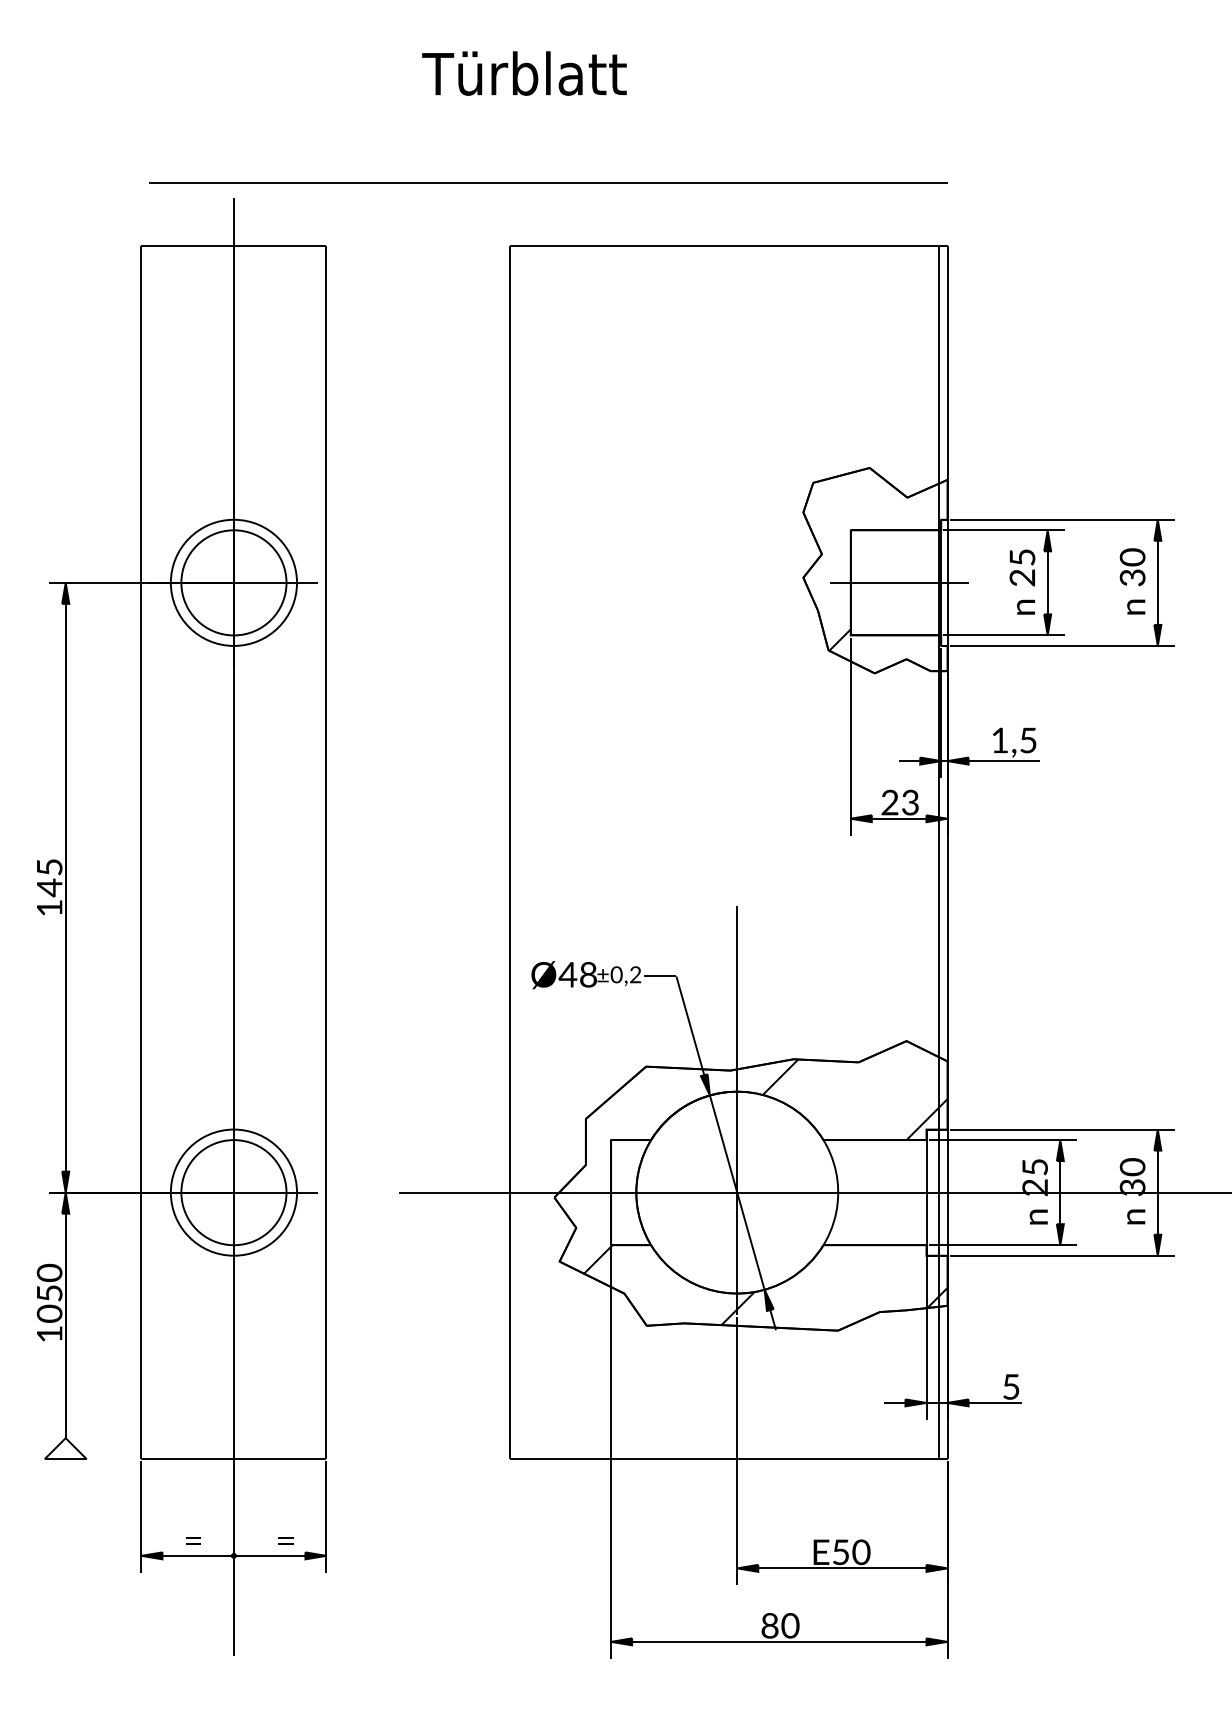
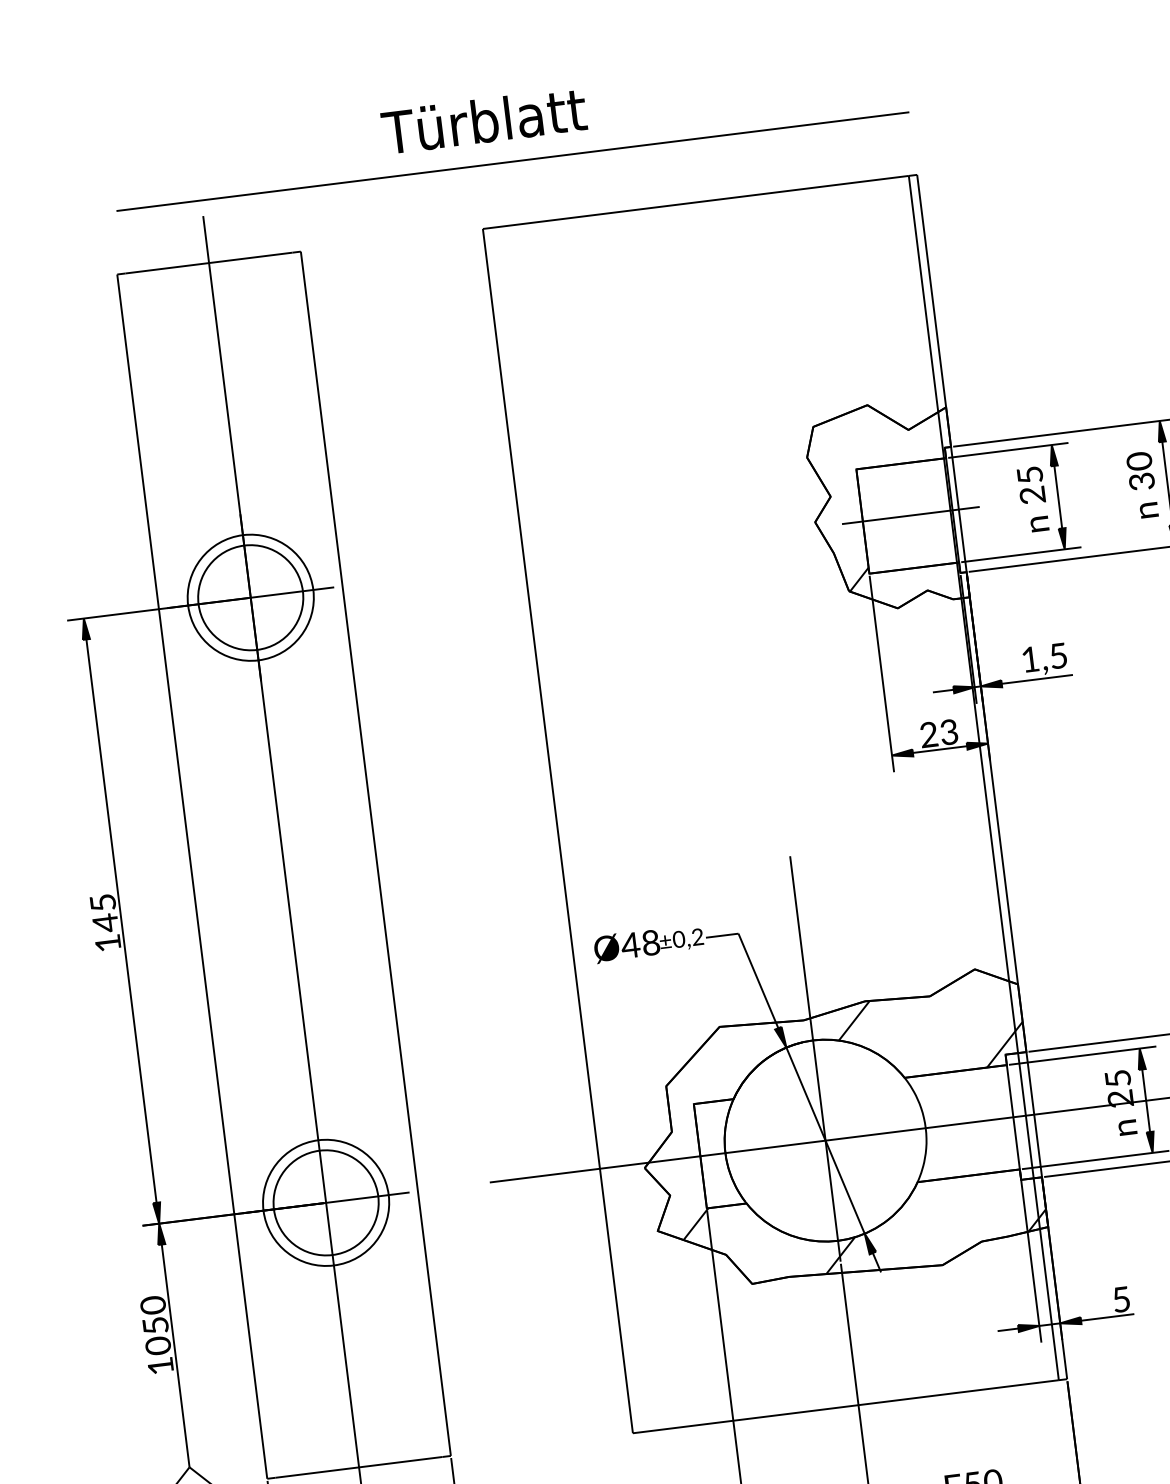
text: (524, 73) -> (484, 120), moved

